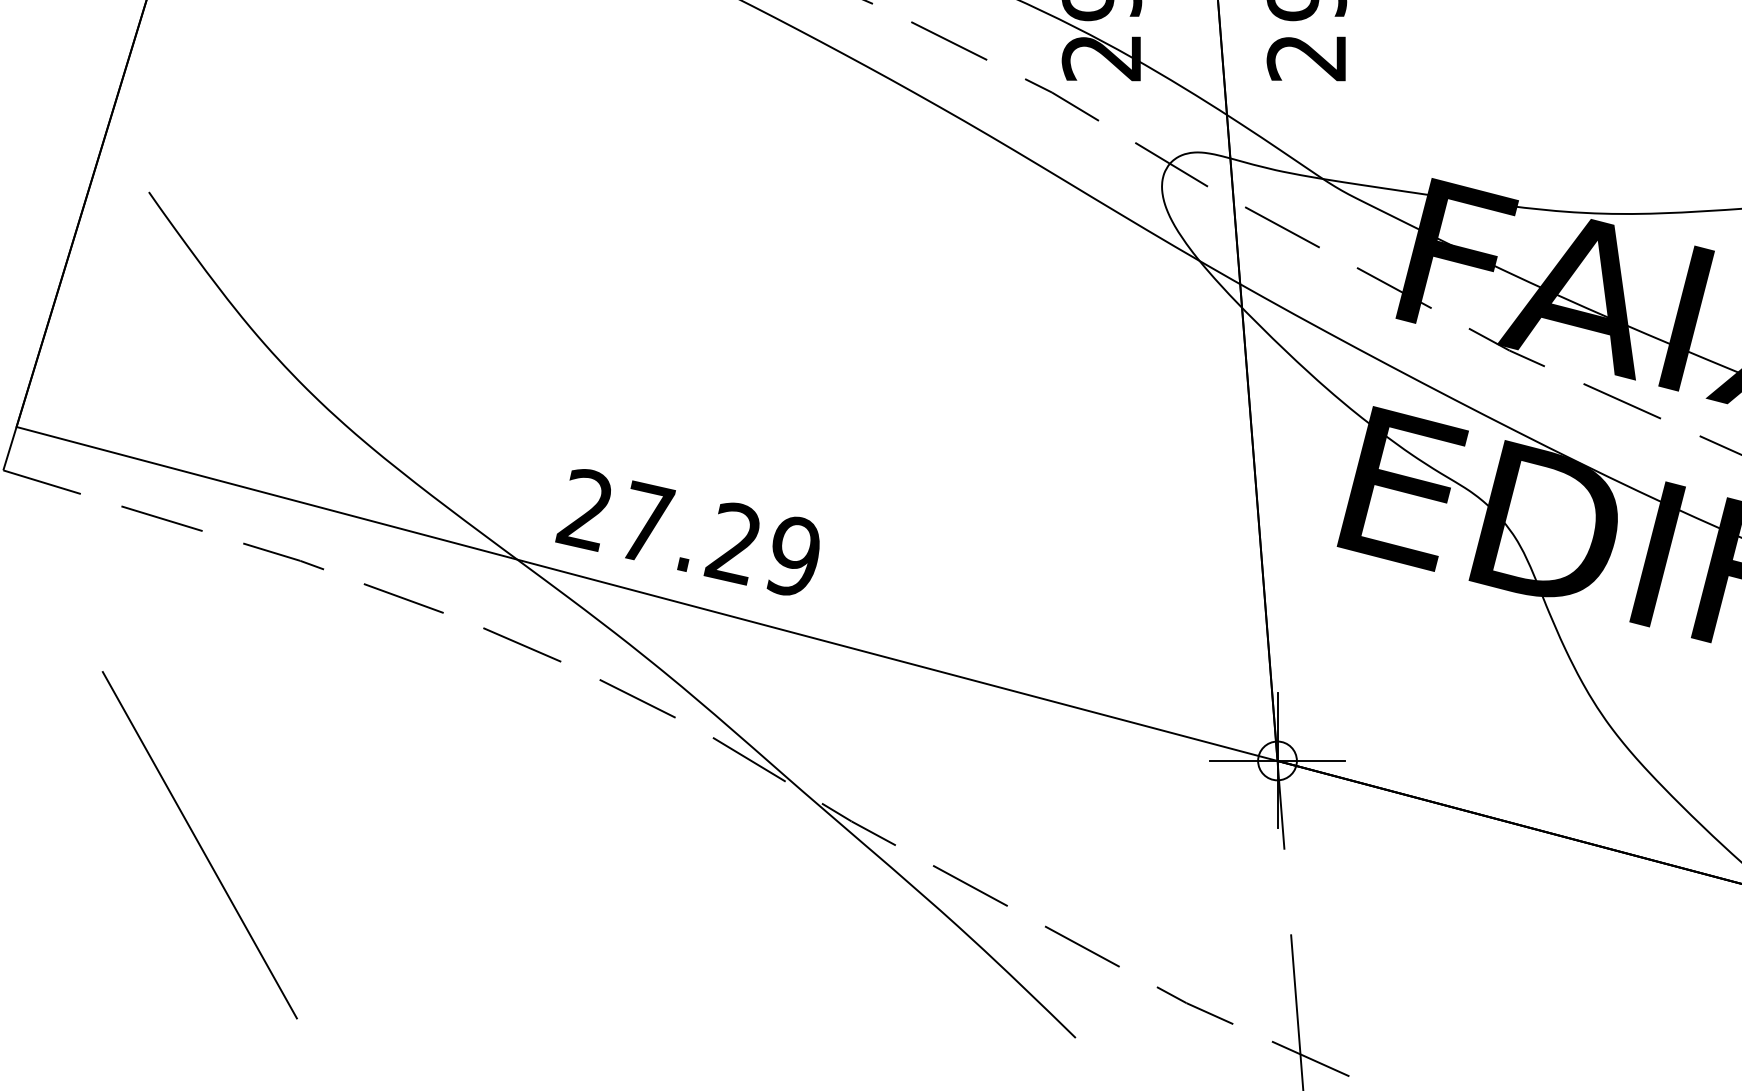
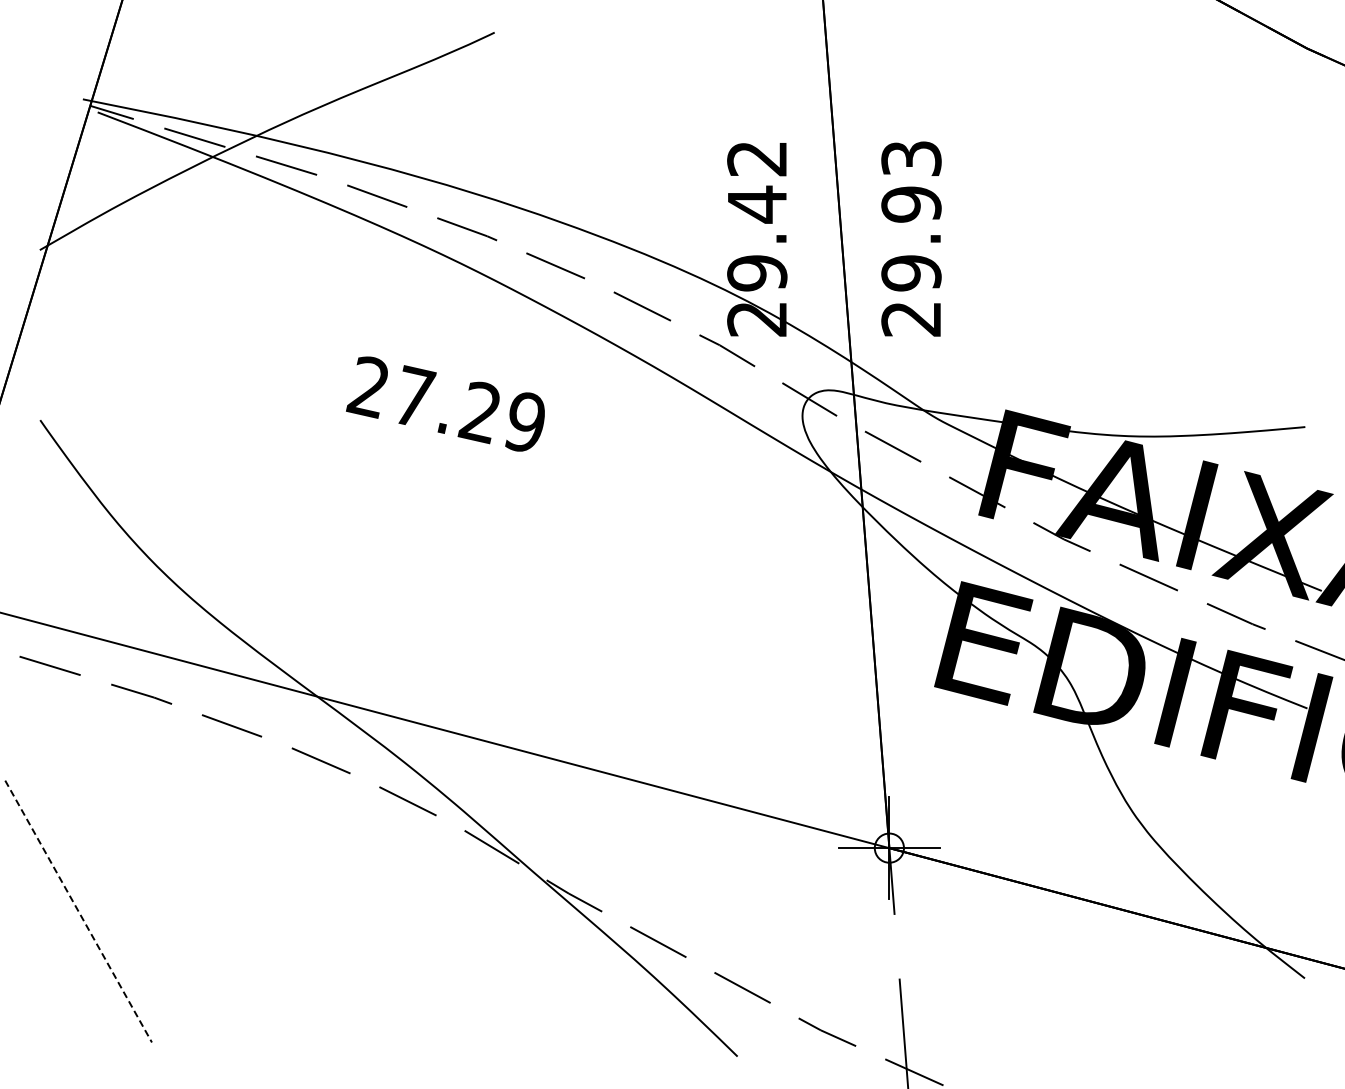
text: (687, 531) -> (445, 403), moved
line: (199, 845) -> (78, 911), solid -> dashed

